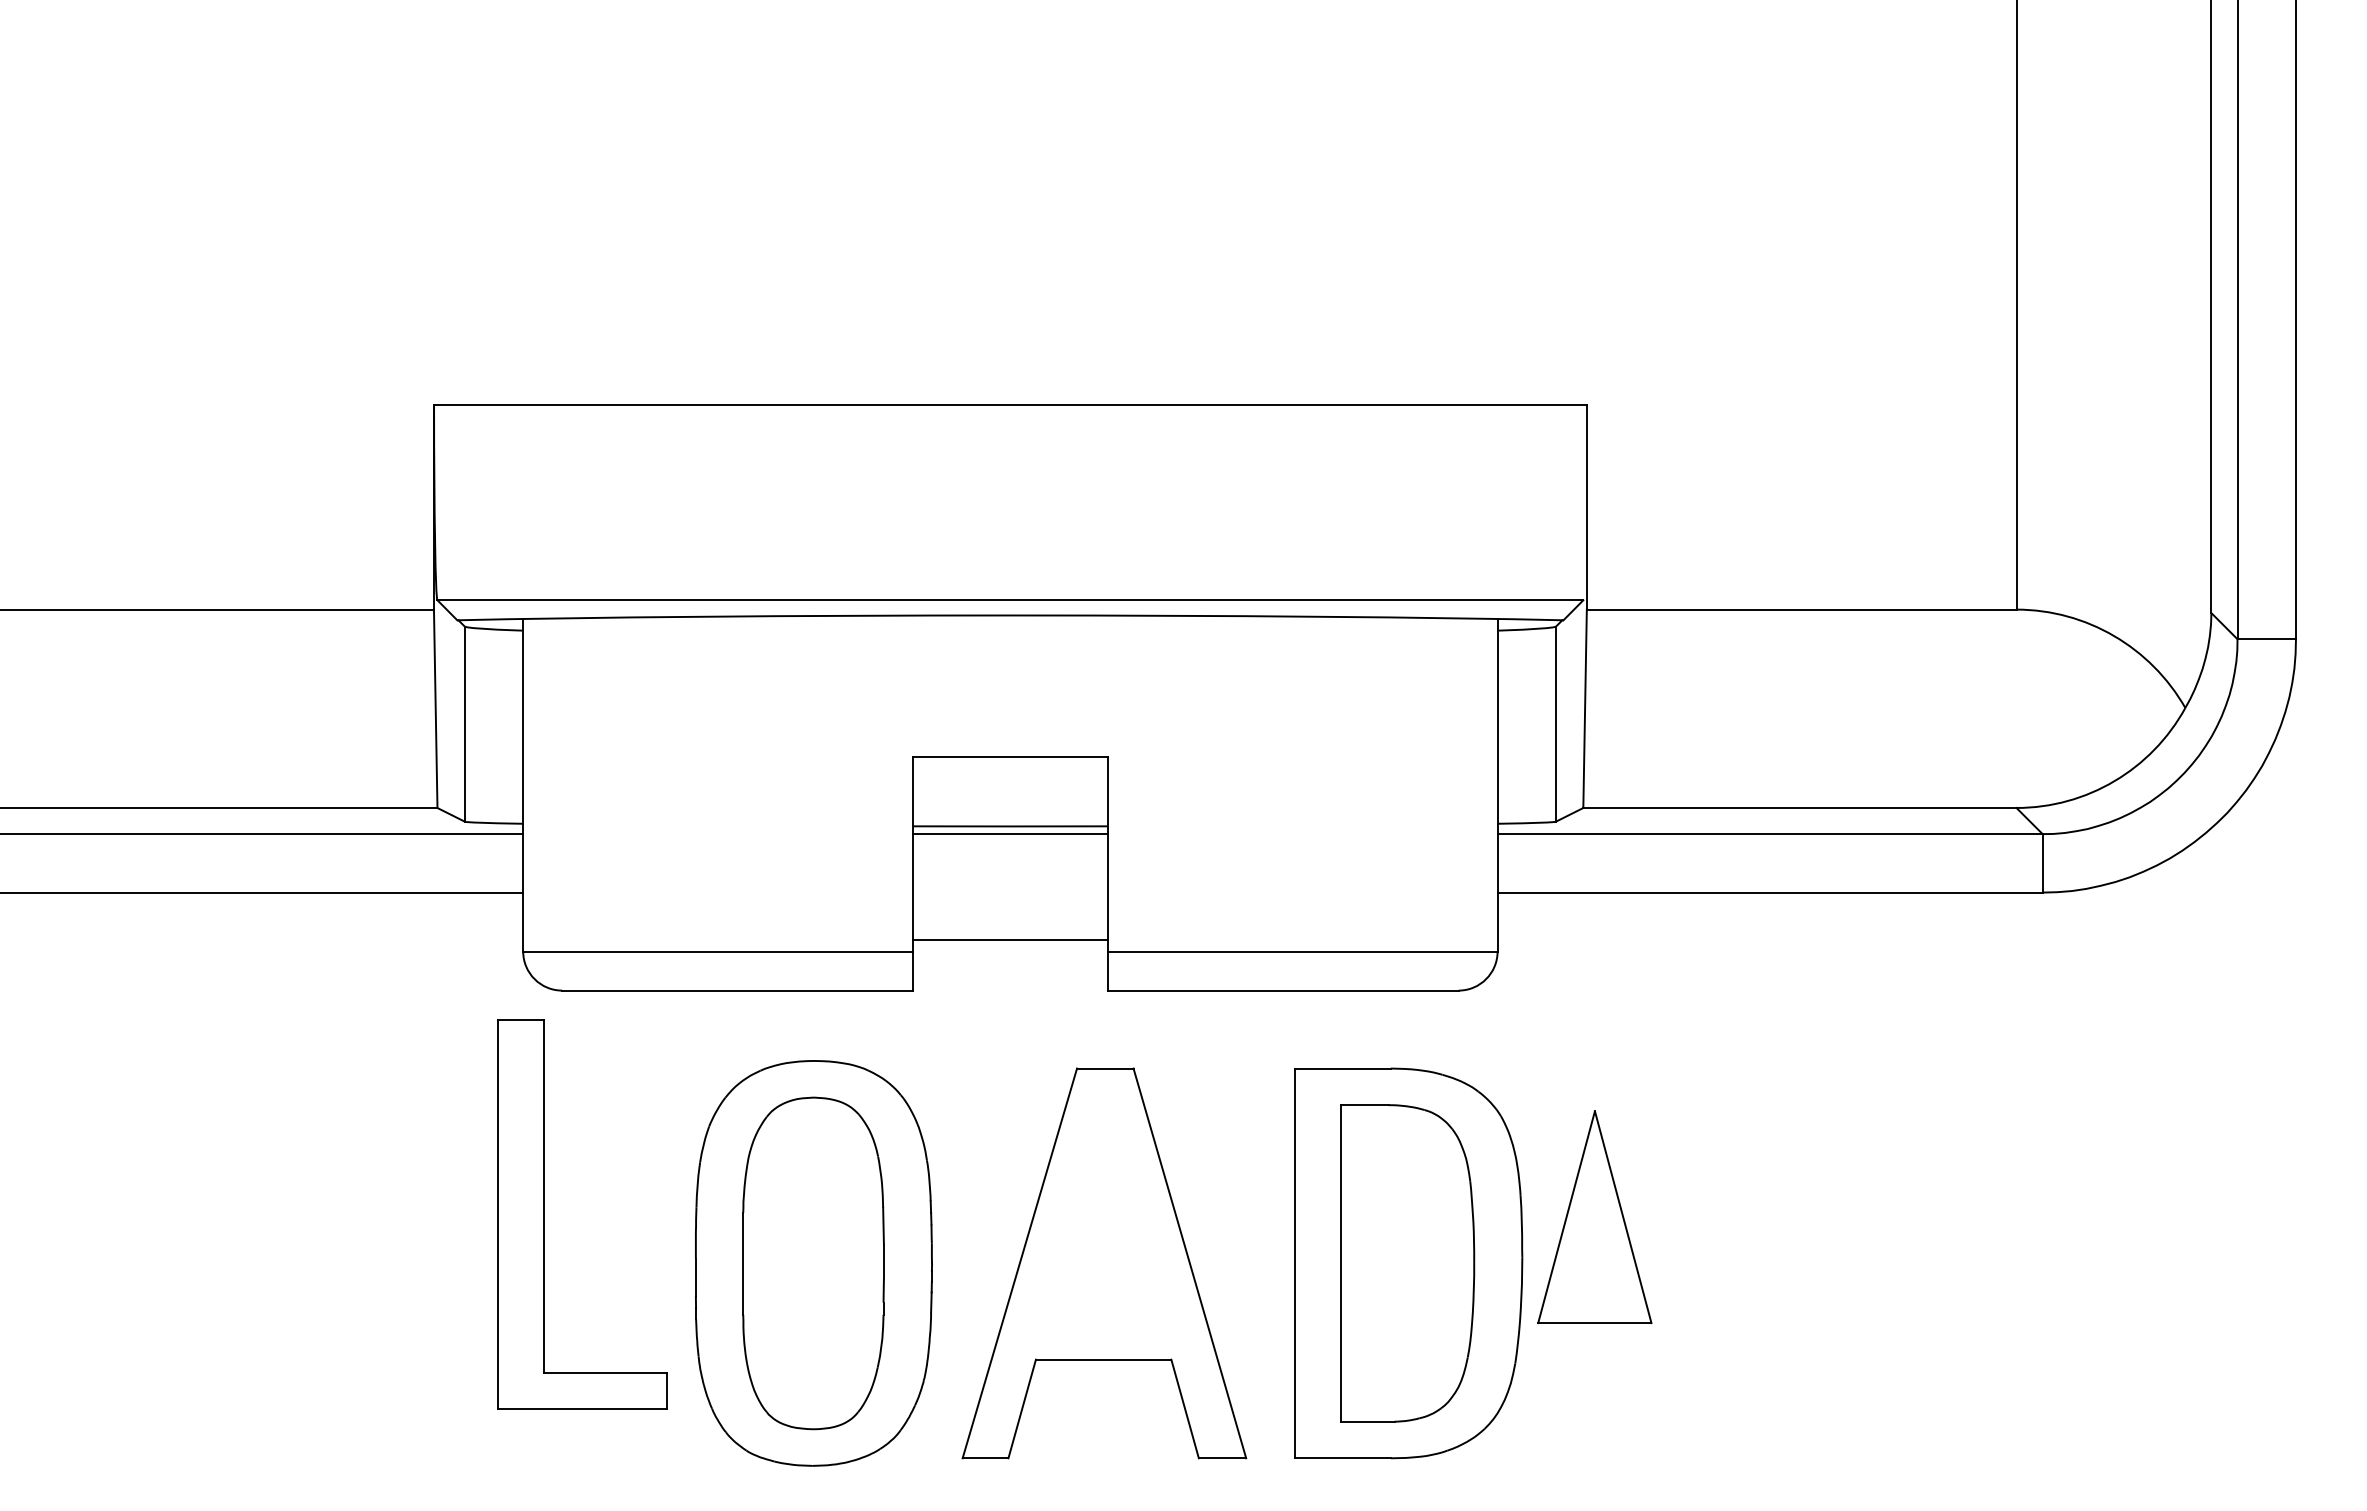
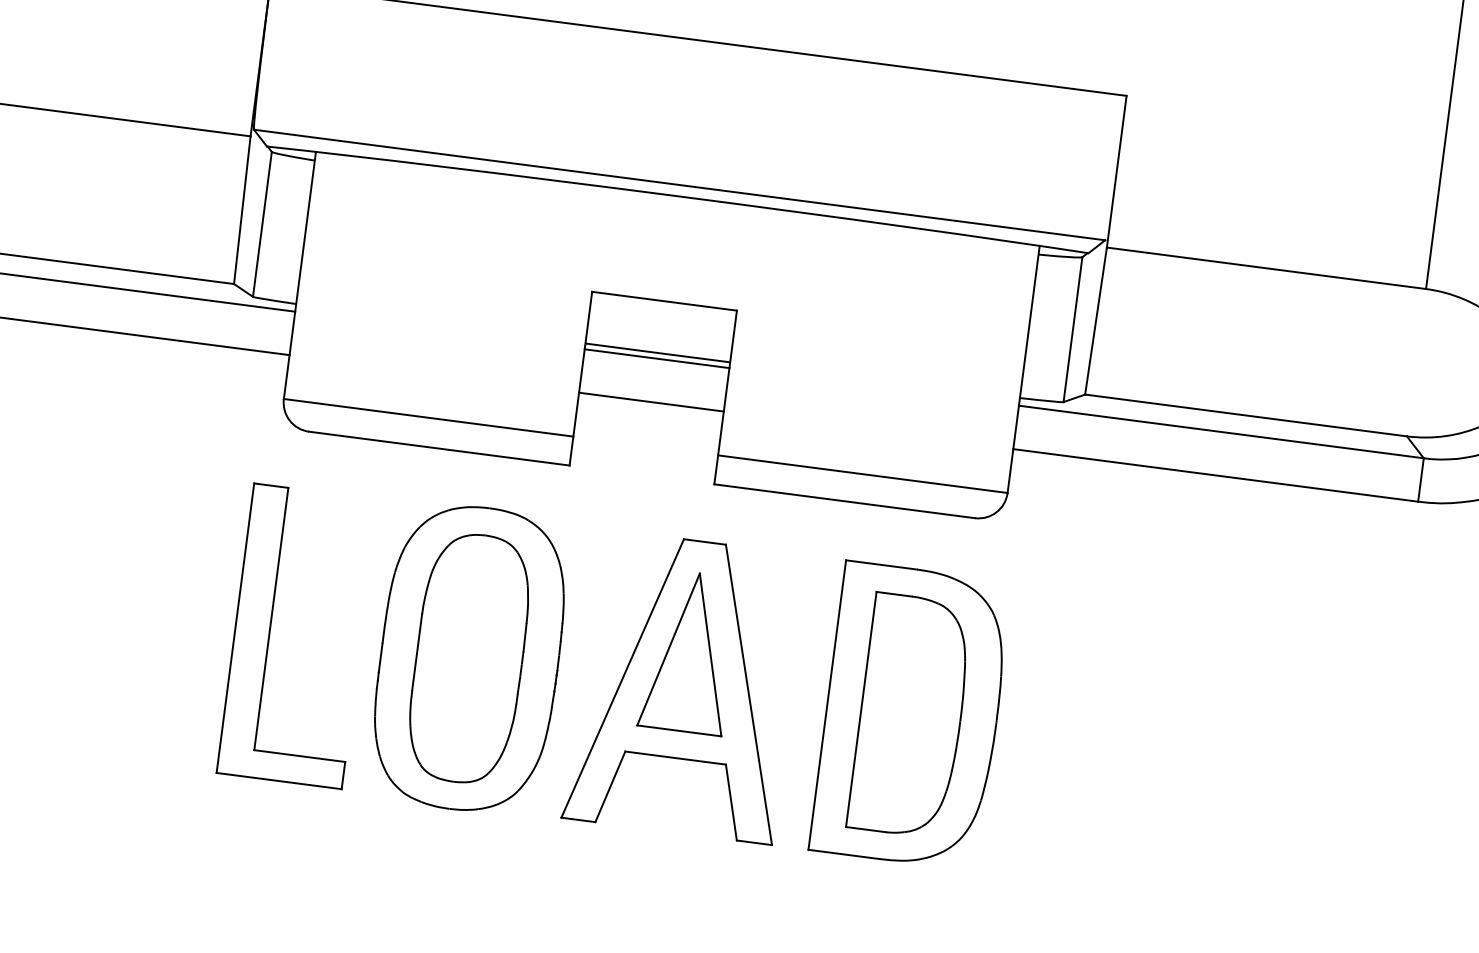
line: (1009, 939) -> (650, 401), moved
part: (544, 1214) -> (269, 632), moved
part: (1594, 1216) -> (689, 651), moved

